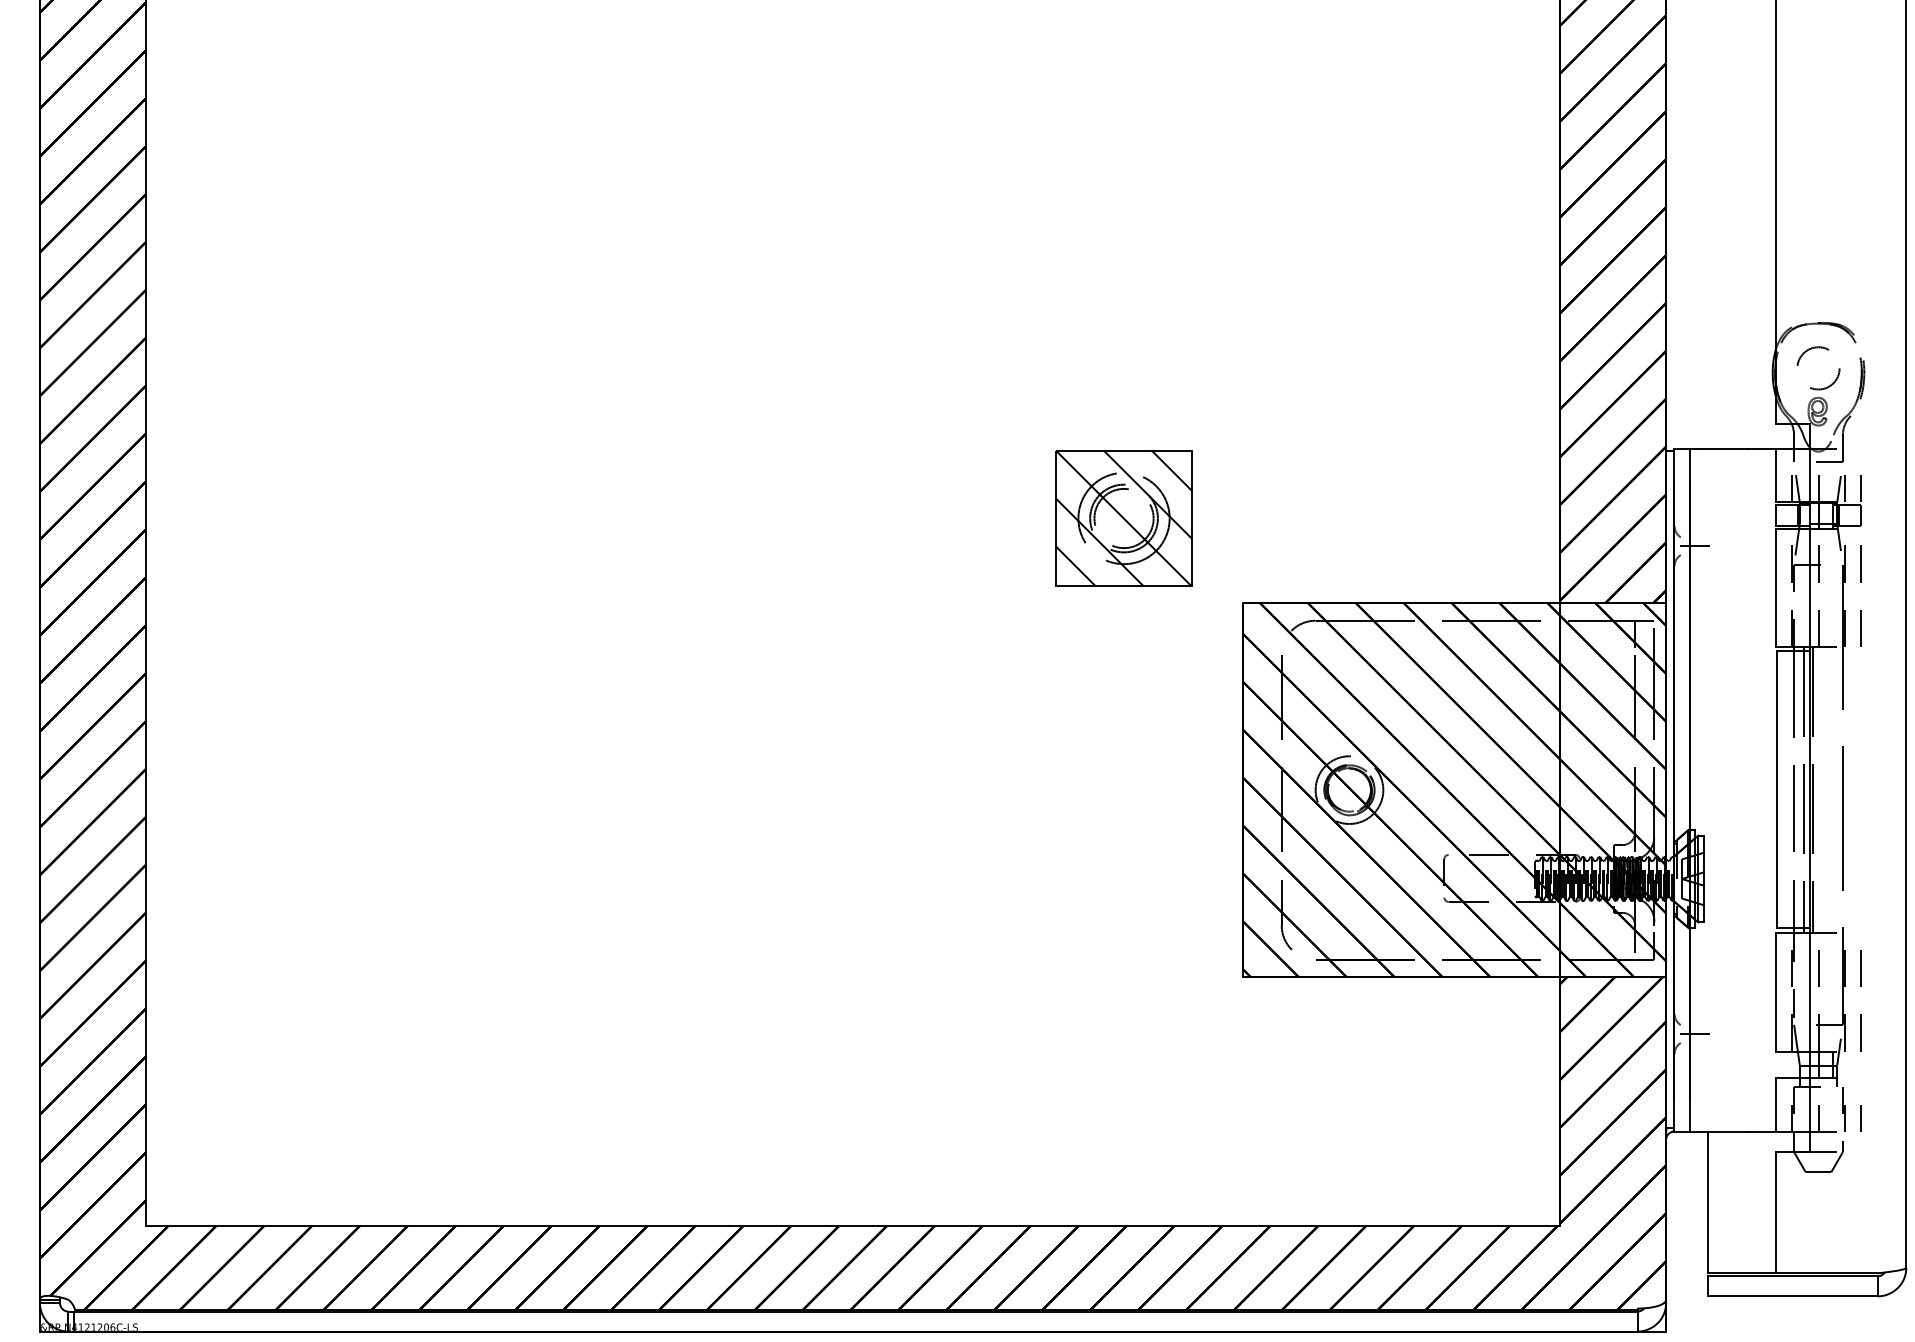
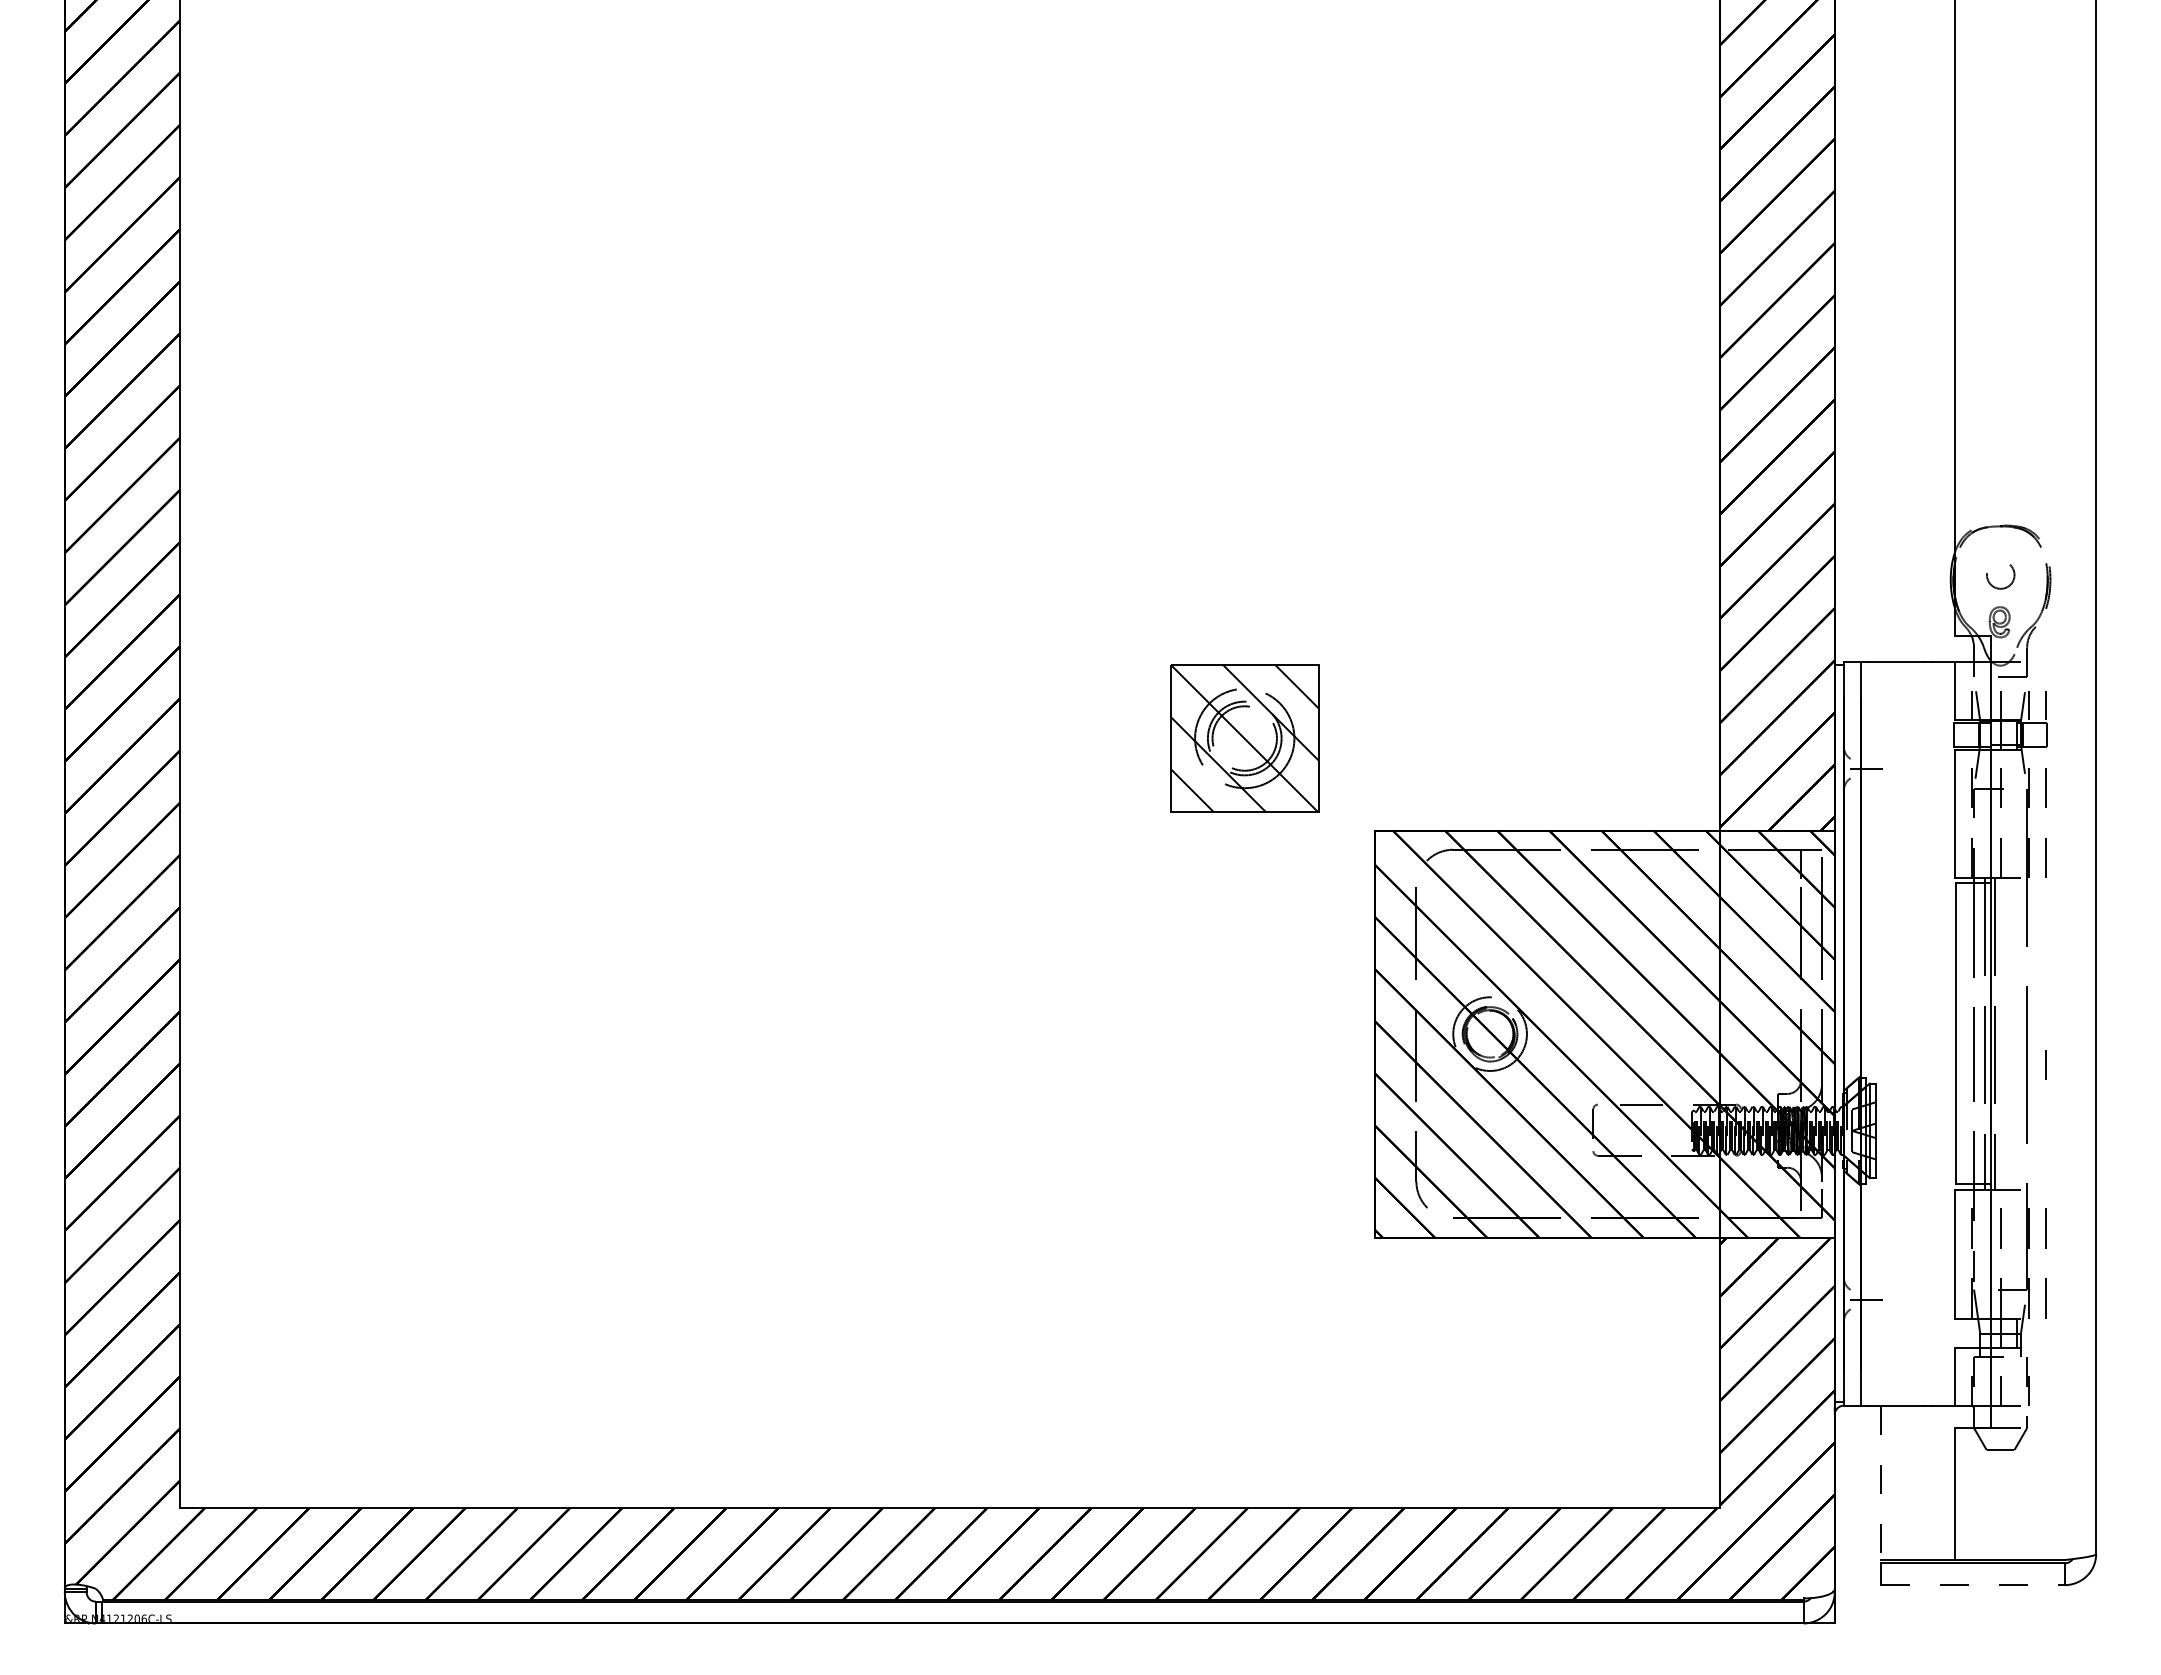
circle: (1818, 367) -> (2000, 574), size x0.6
line: (1859, 1117) -> (2045, 1064), moved
line: (1708, 1203) -> (1880, 1483), solid -> dashed
line: (1793, 1296) -> (1973, 1585), solid -> dashed

